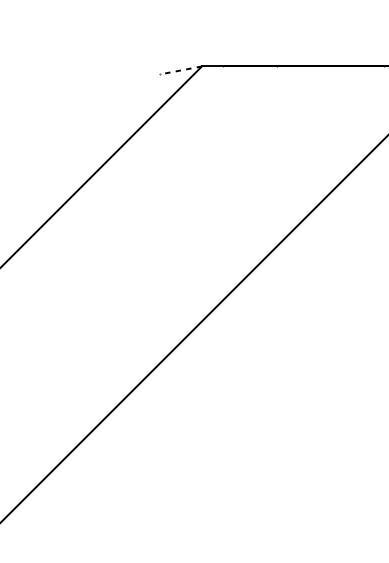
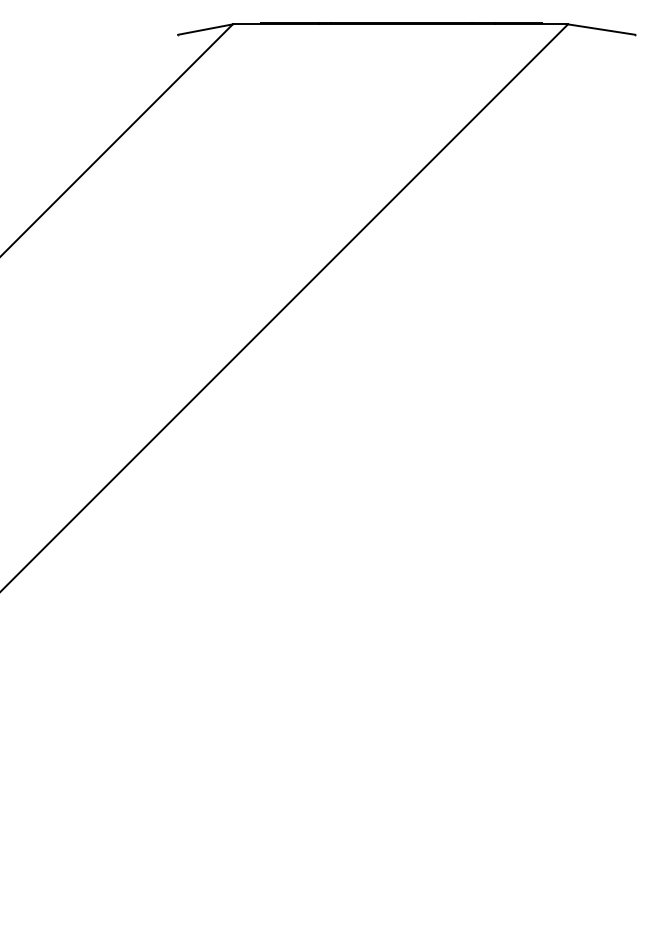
line: (181, 70) -> (205, 29), dashed -> solid

